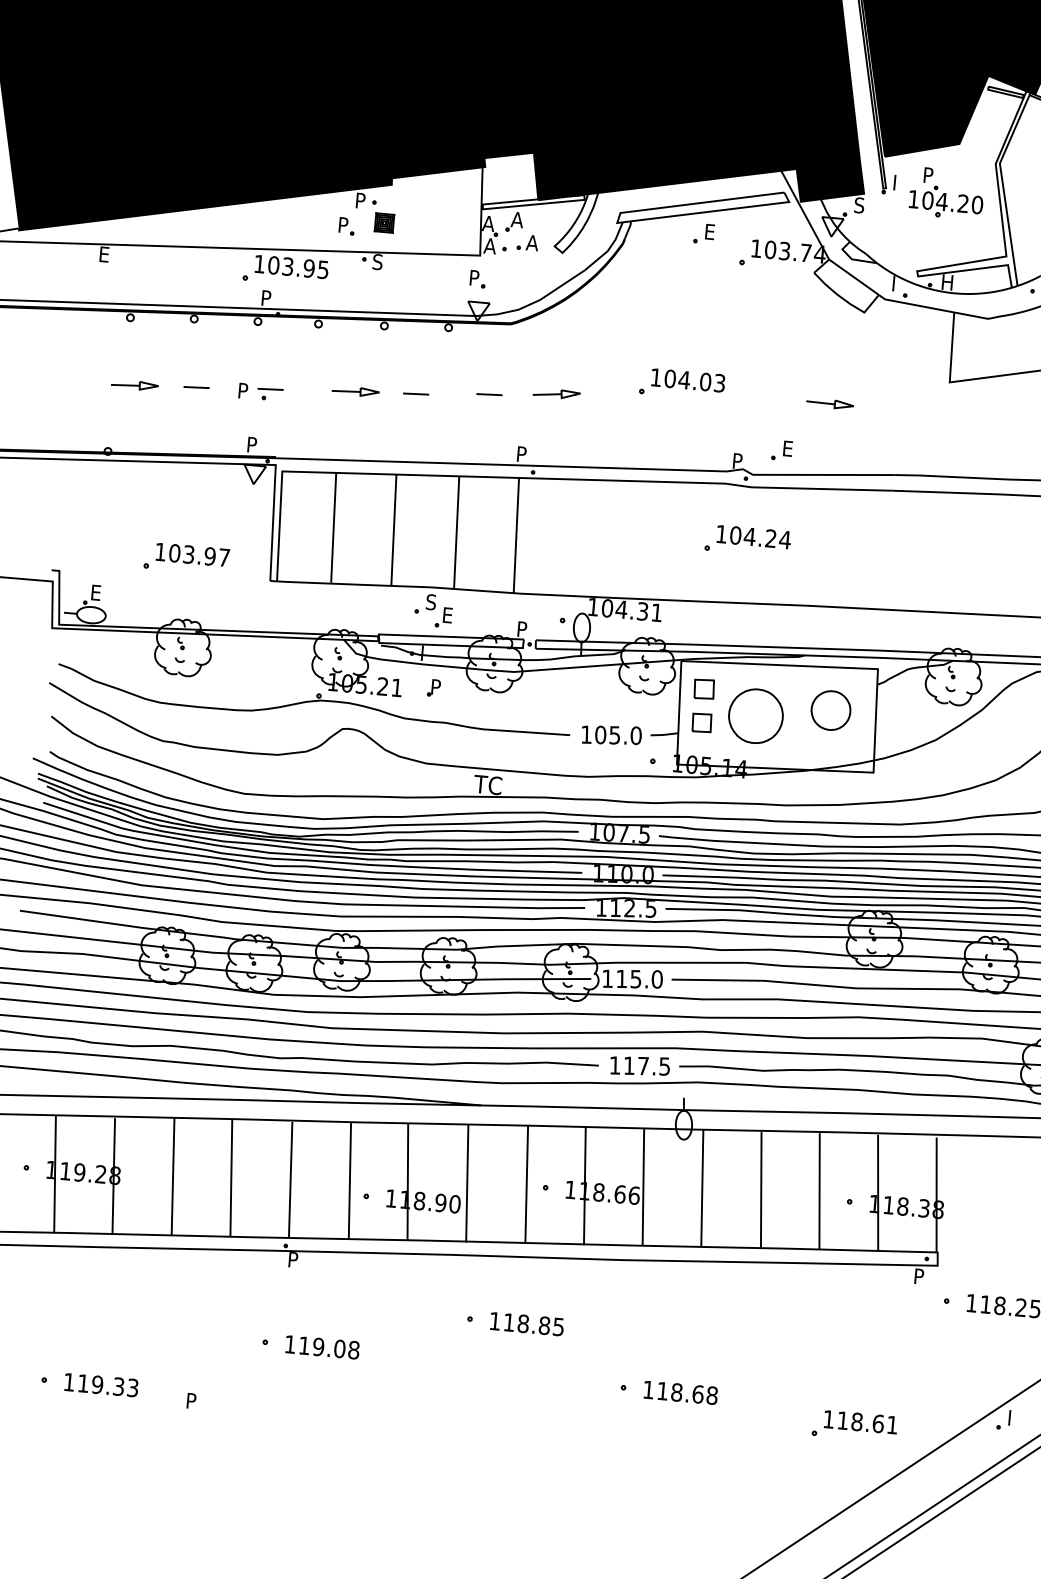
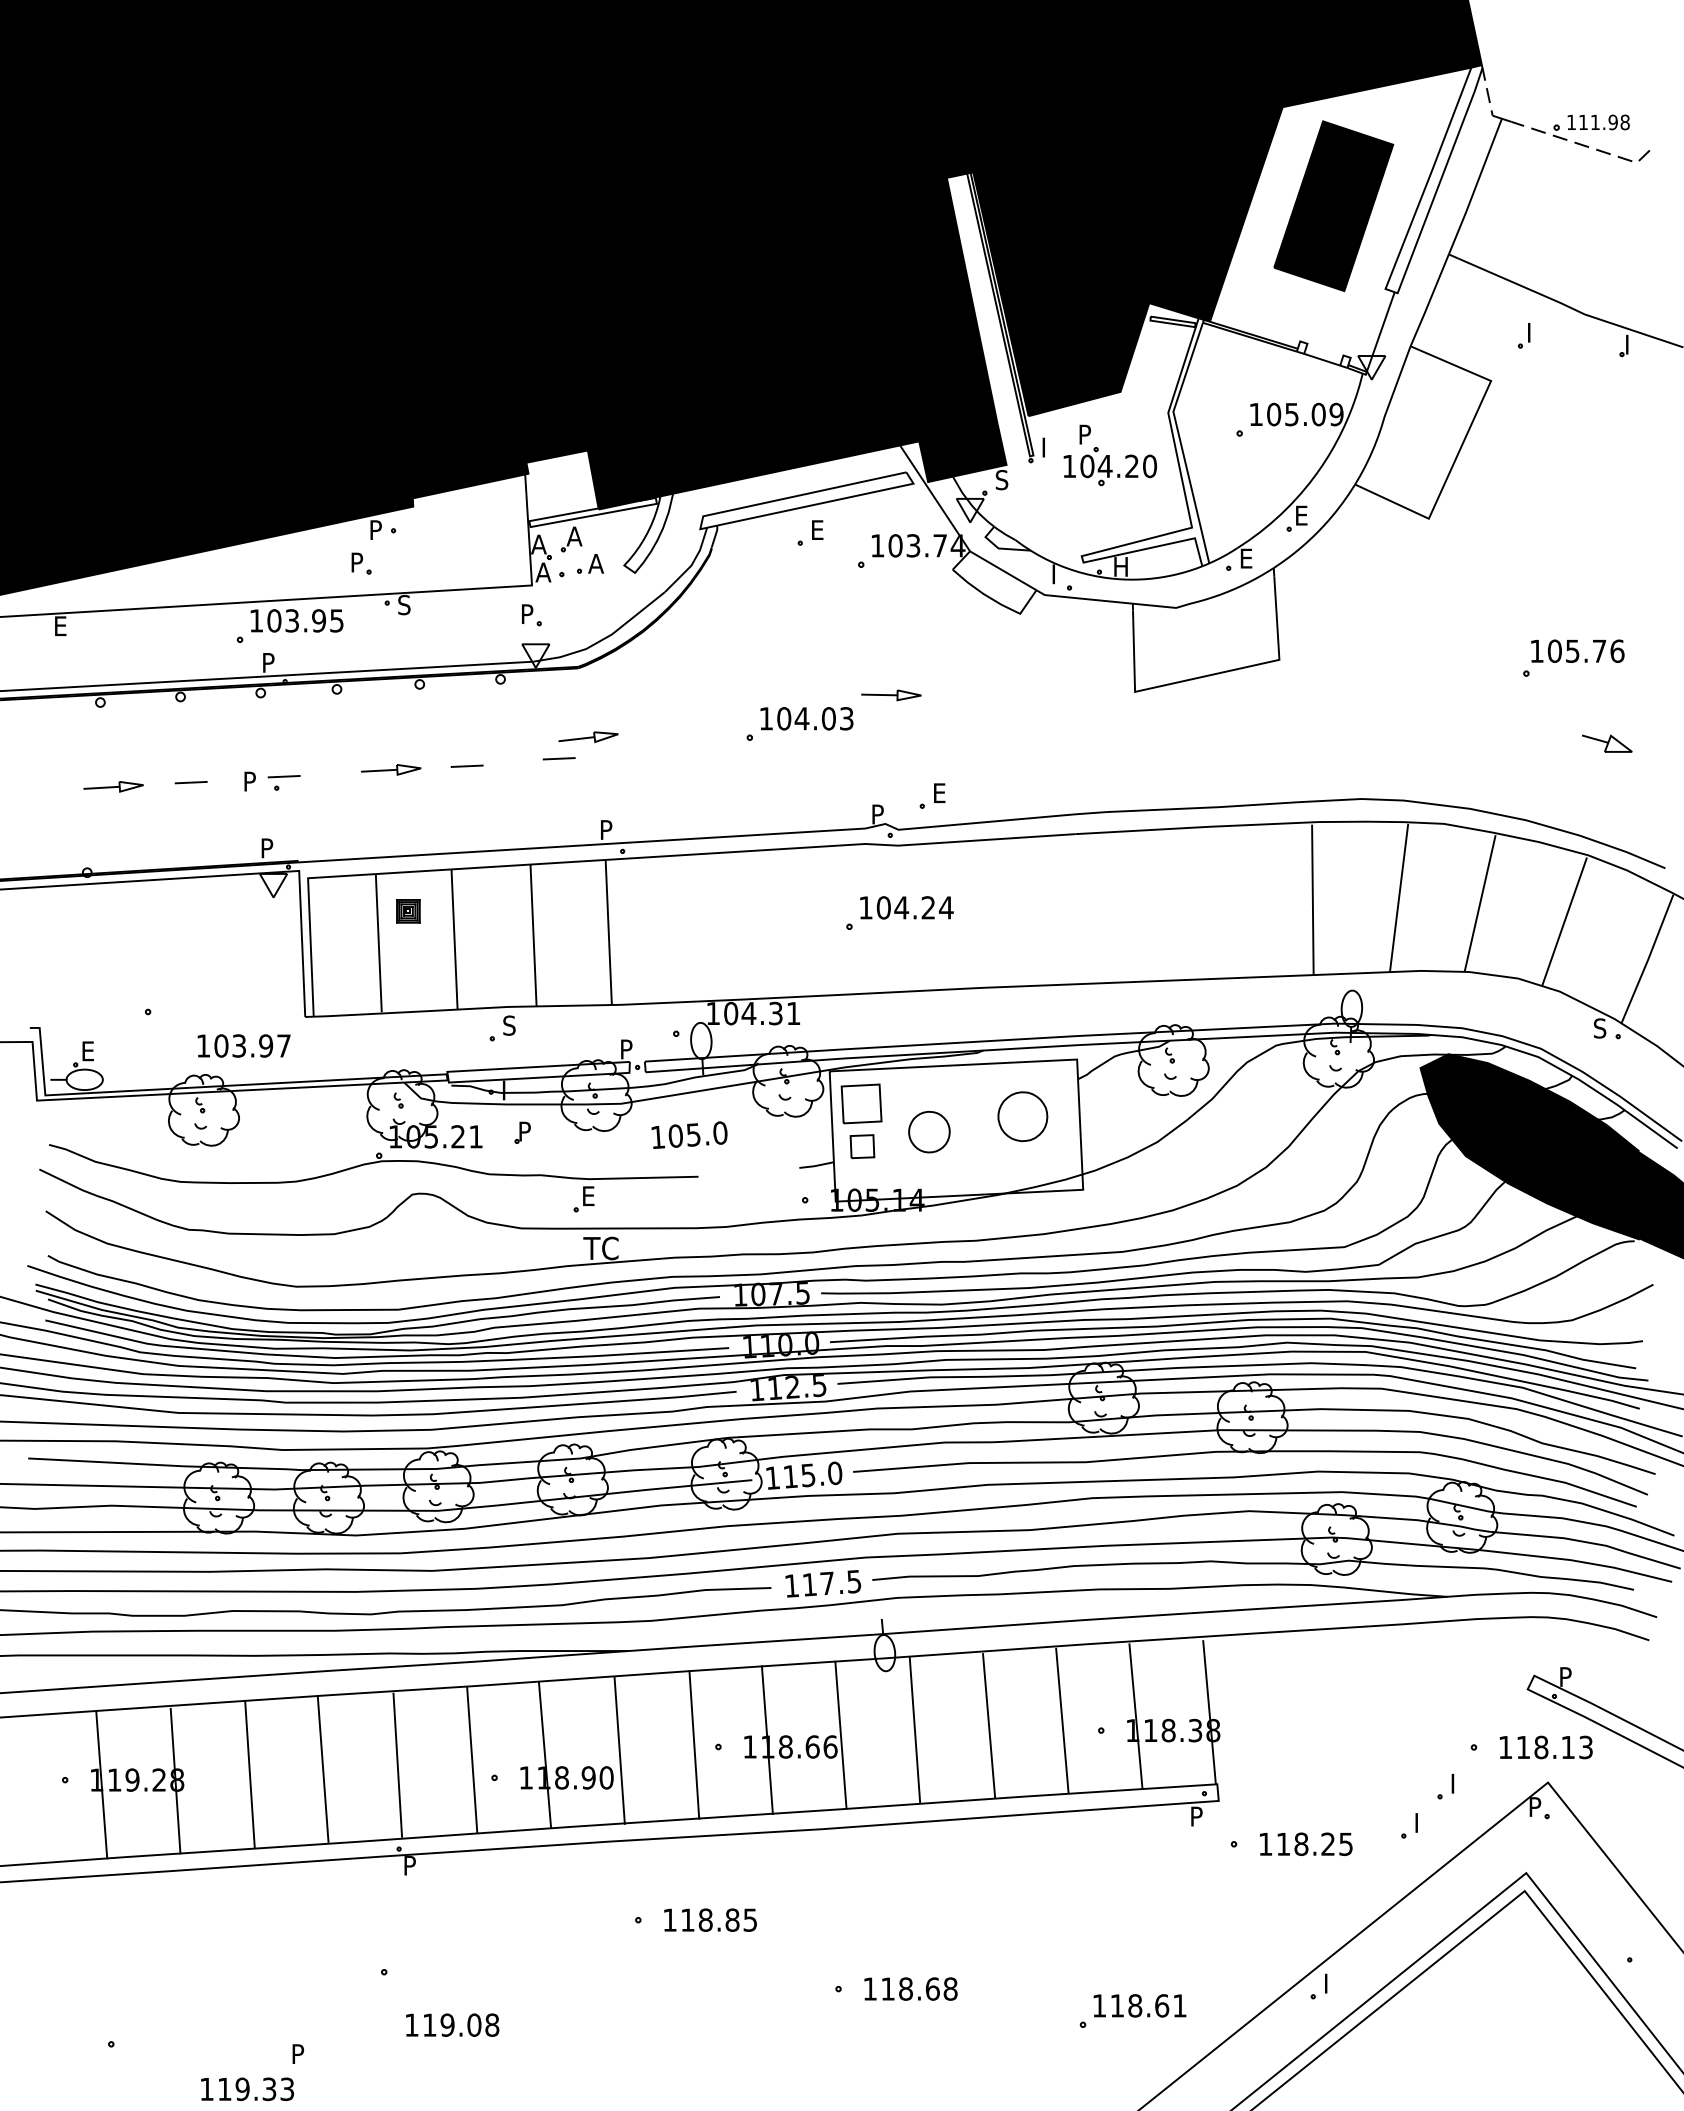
part: (384, 223) -> (408, 911), moved
part: (556, 394) -> (588, 737), moved
part: (830, 404) -> (891, 695), moved
text: (192, 554) -> (243, 1045), moved
part: (443, 617) -> (583, 1199), moved
part: (704, 689) -> (861, 1104), size x1.6
part: (756, 715) -> (929, 1131), size x0.6
text: (611, 734) -> (689, 1134), moved
text: (322, 1346) -> (452, 2024), moved
text: (101, 1385) -> (247, 2089), moved

